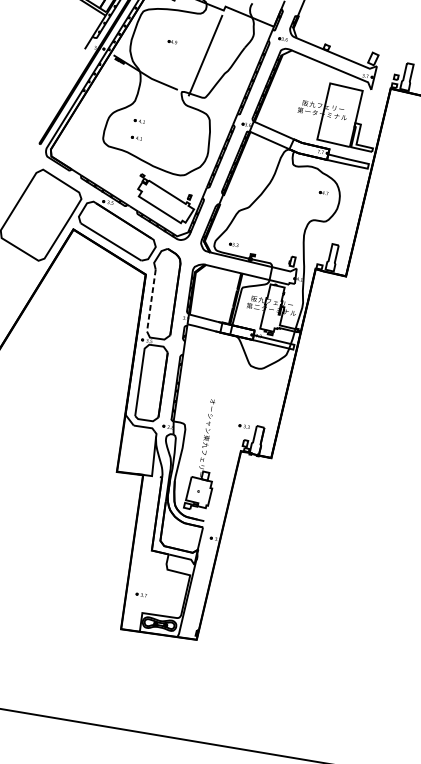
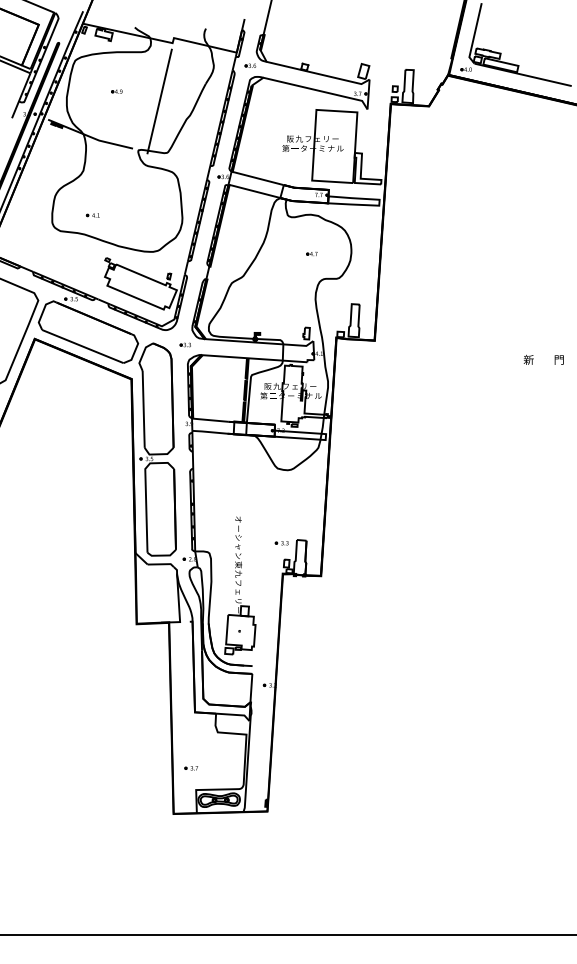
part: (139, 121) -> (92, 194), removed
part: (323, 192) -> (311, 253), moved
part: (233, 244) -> (184, 344), moved
line: (151, 300) -> (143, 409), dashed -> solid

